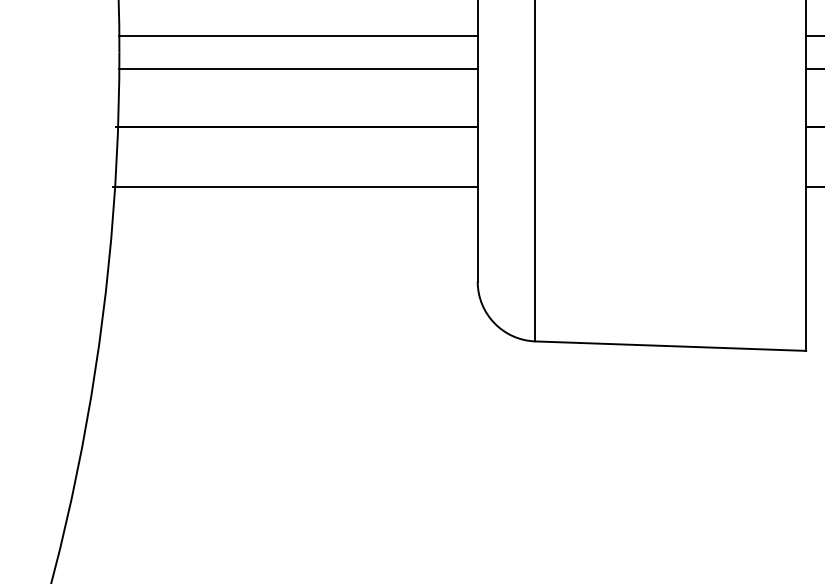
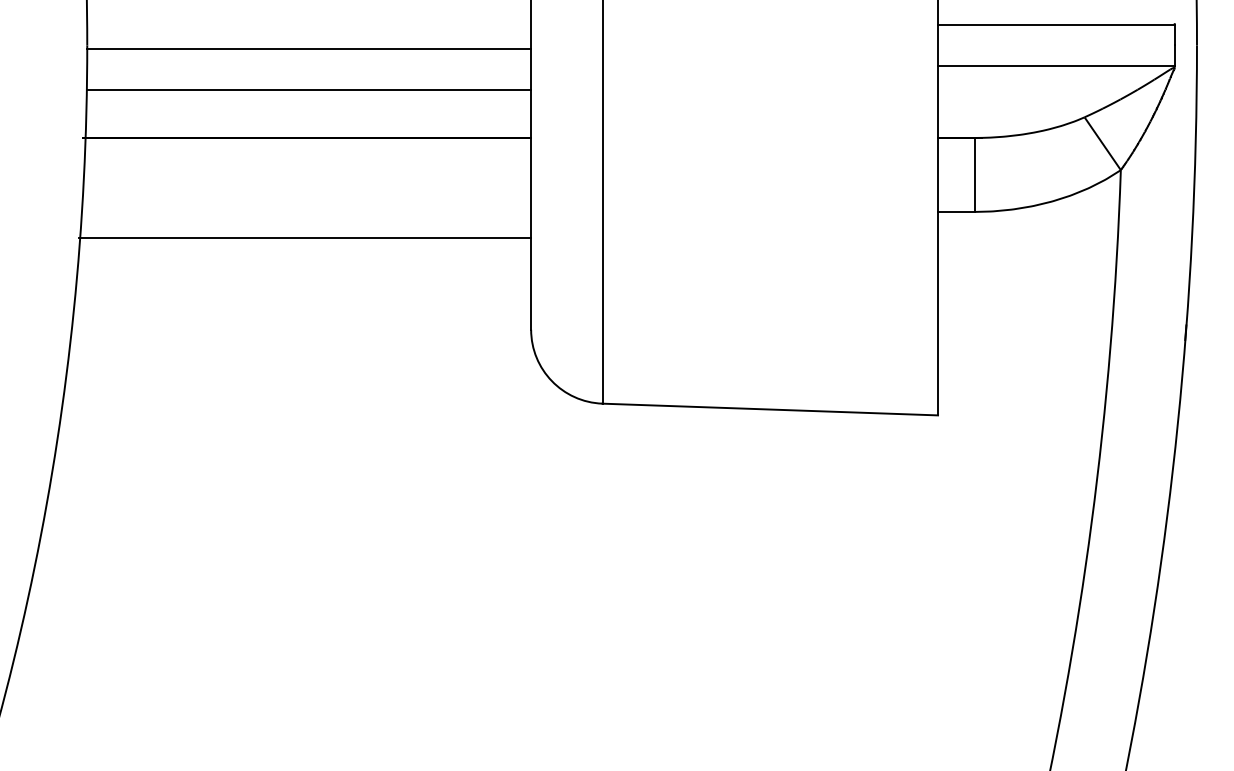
line: (298, 36) -> (309, 49), moved
line: (298, 68) -> (309, 89), moved
line: (294, 186) -> (304, 237), moved

